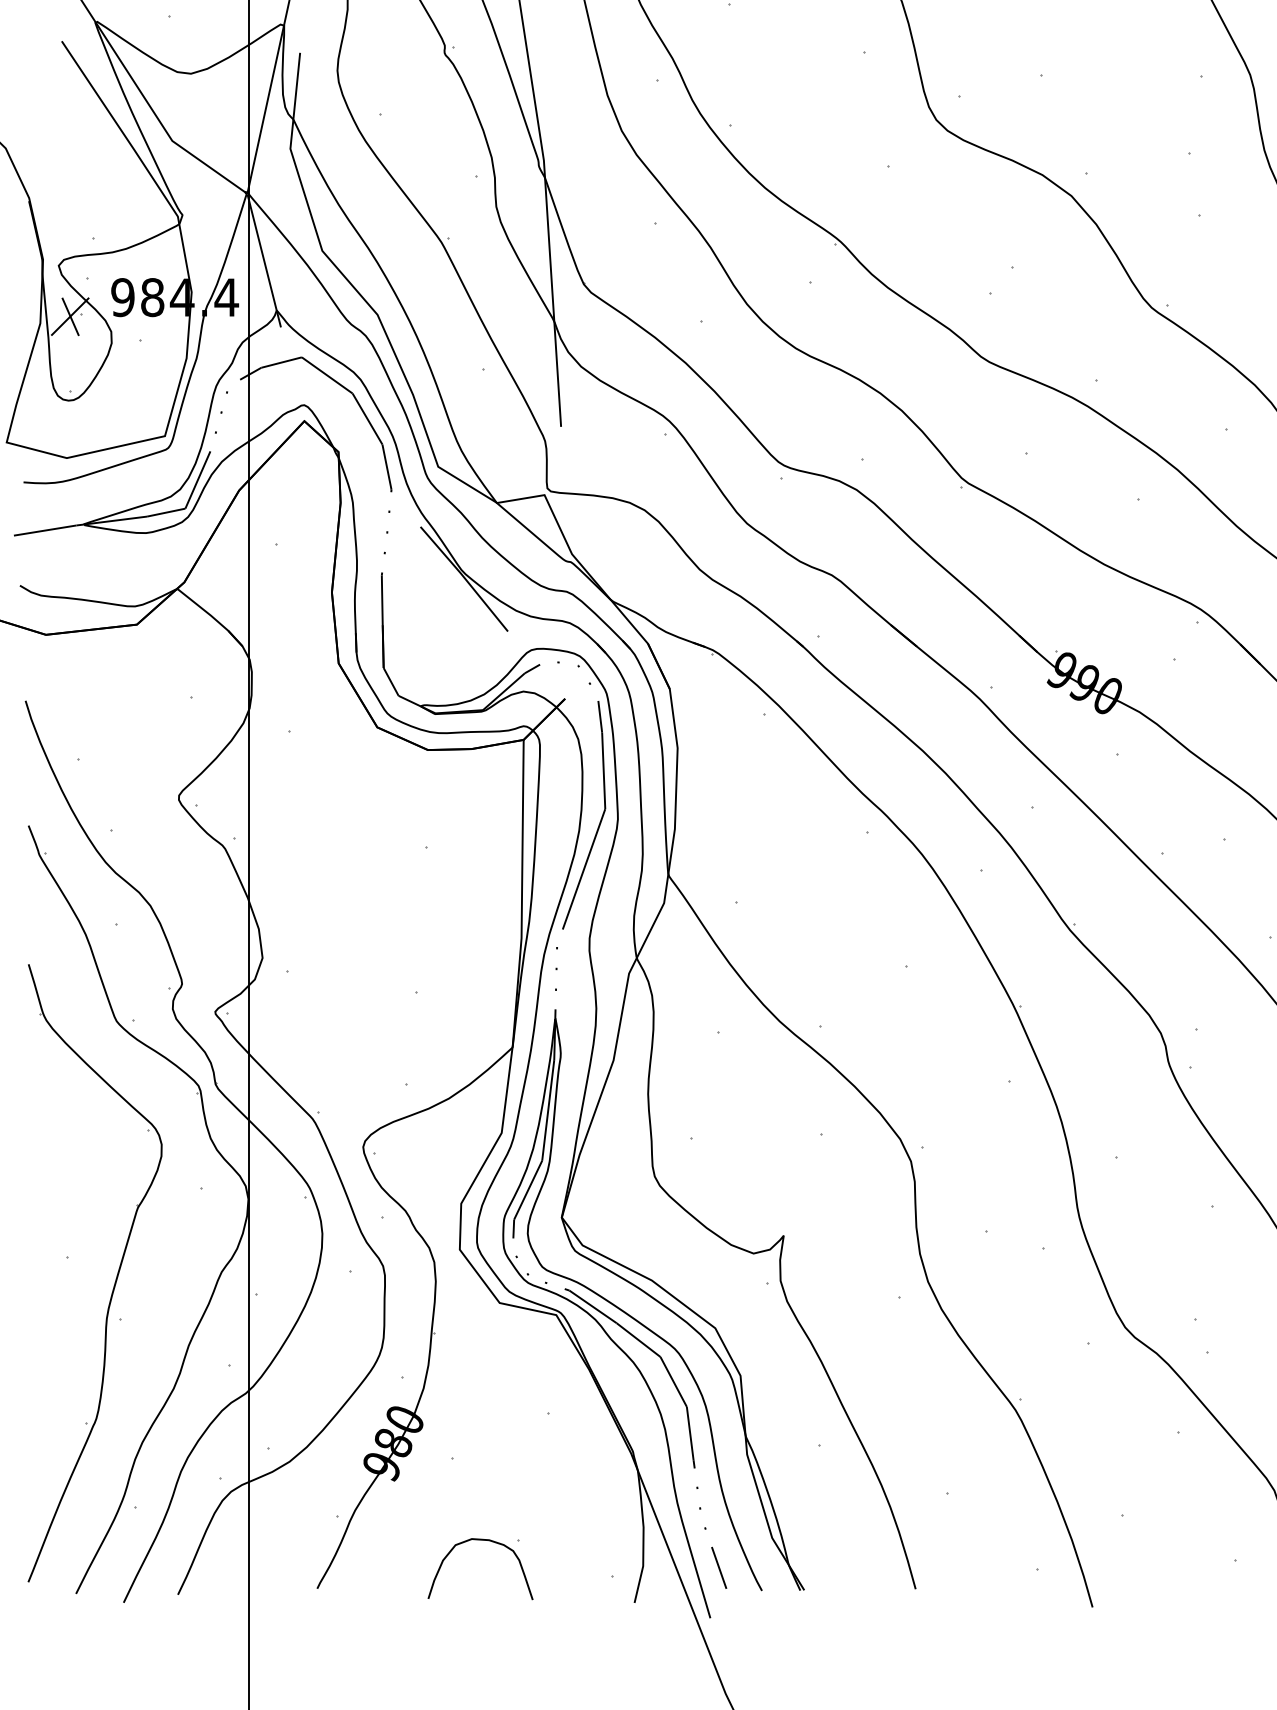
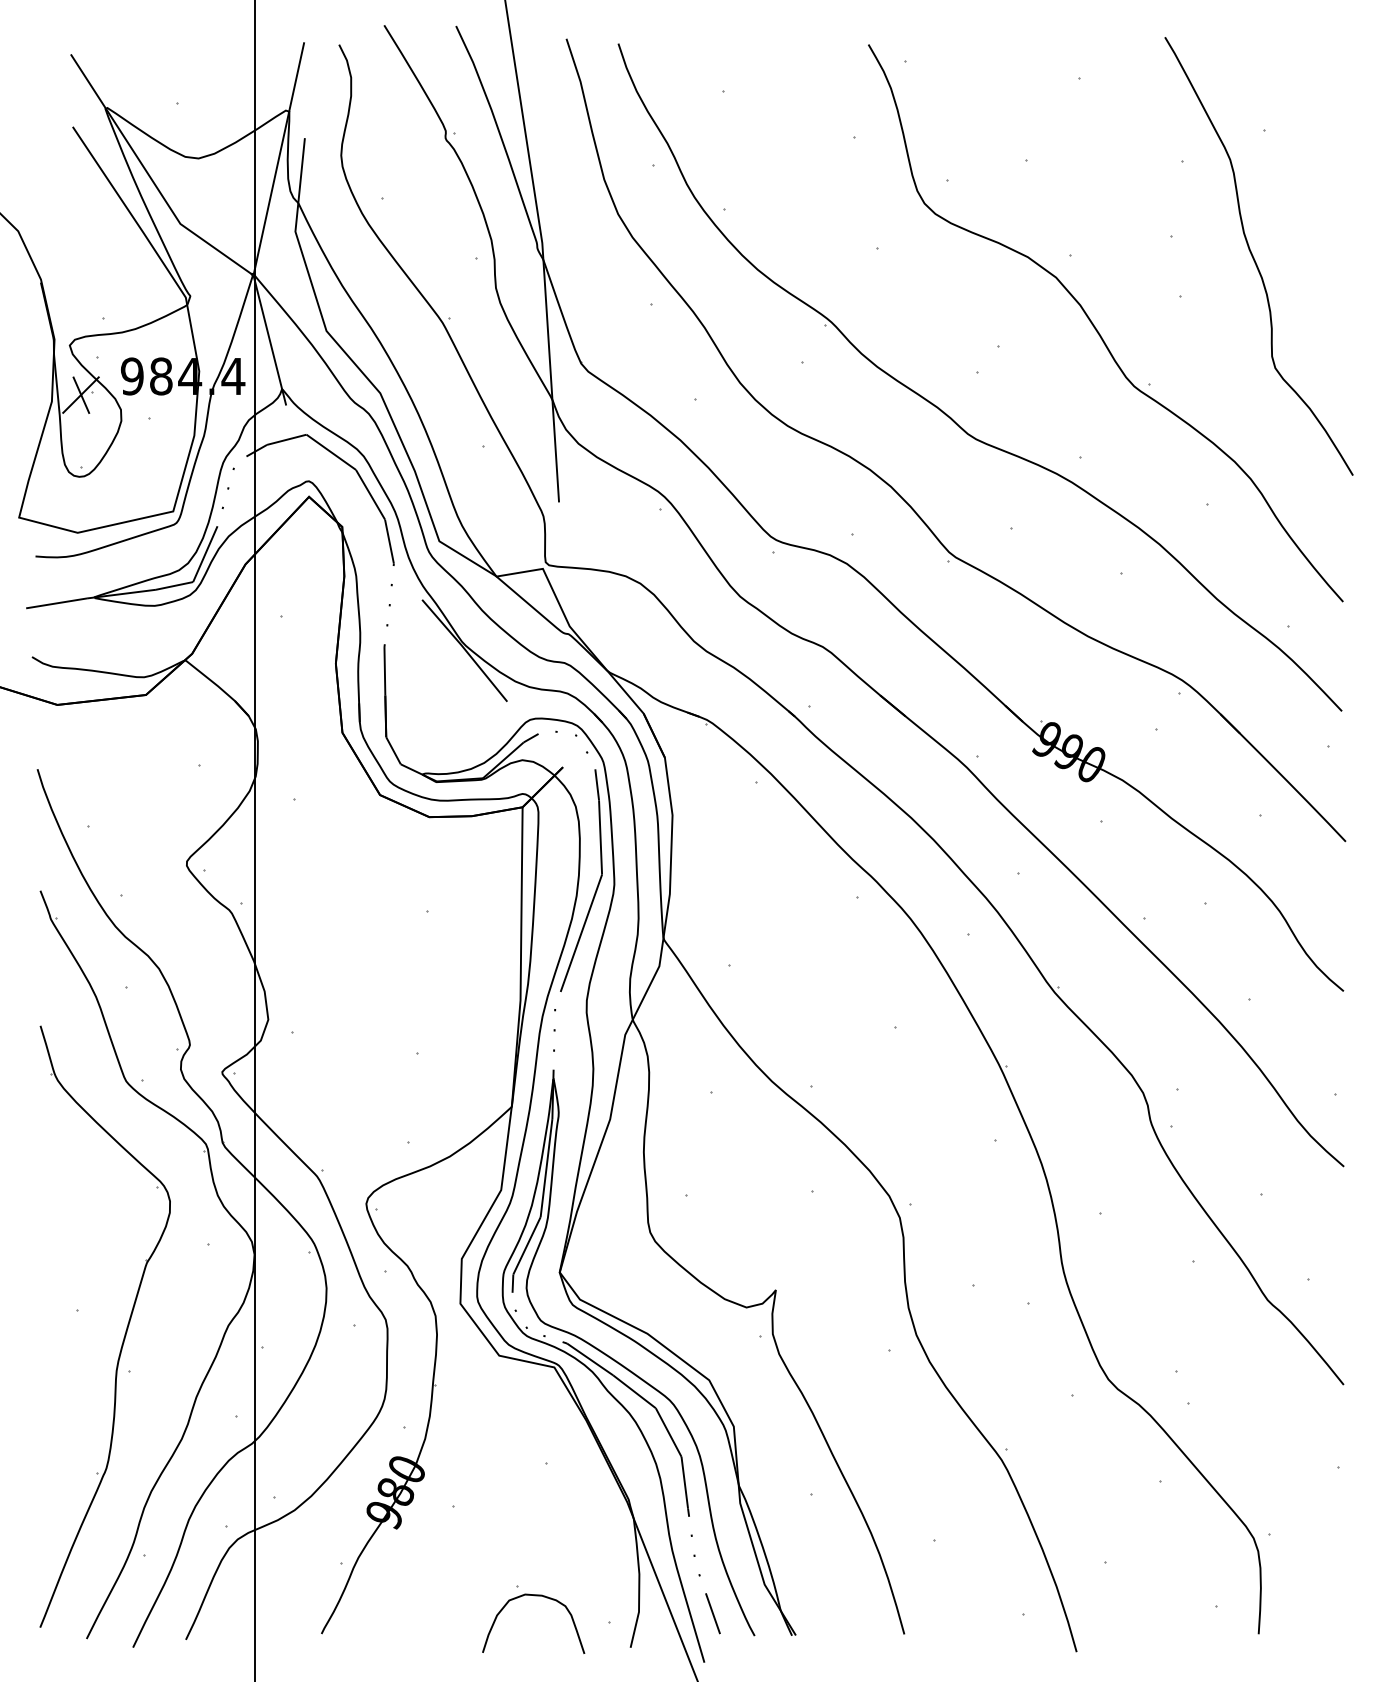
curve: (481, 1541) -> (534, 1596), moved

